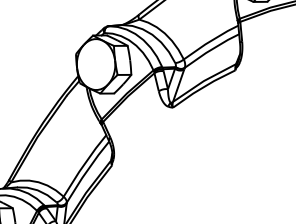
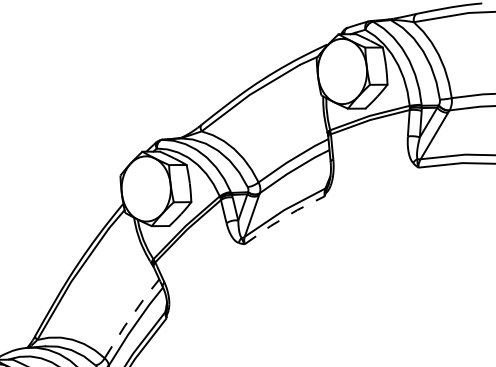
line: (203, 87) -> (283, 218), solid -> dashed
line: (83, 164) -> (130, 317), solid -> dashed

